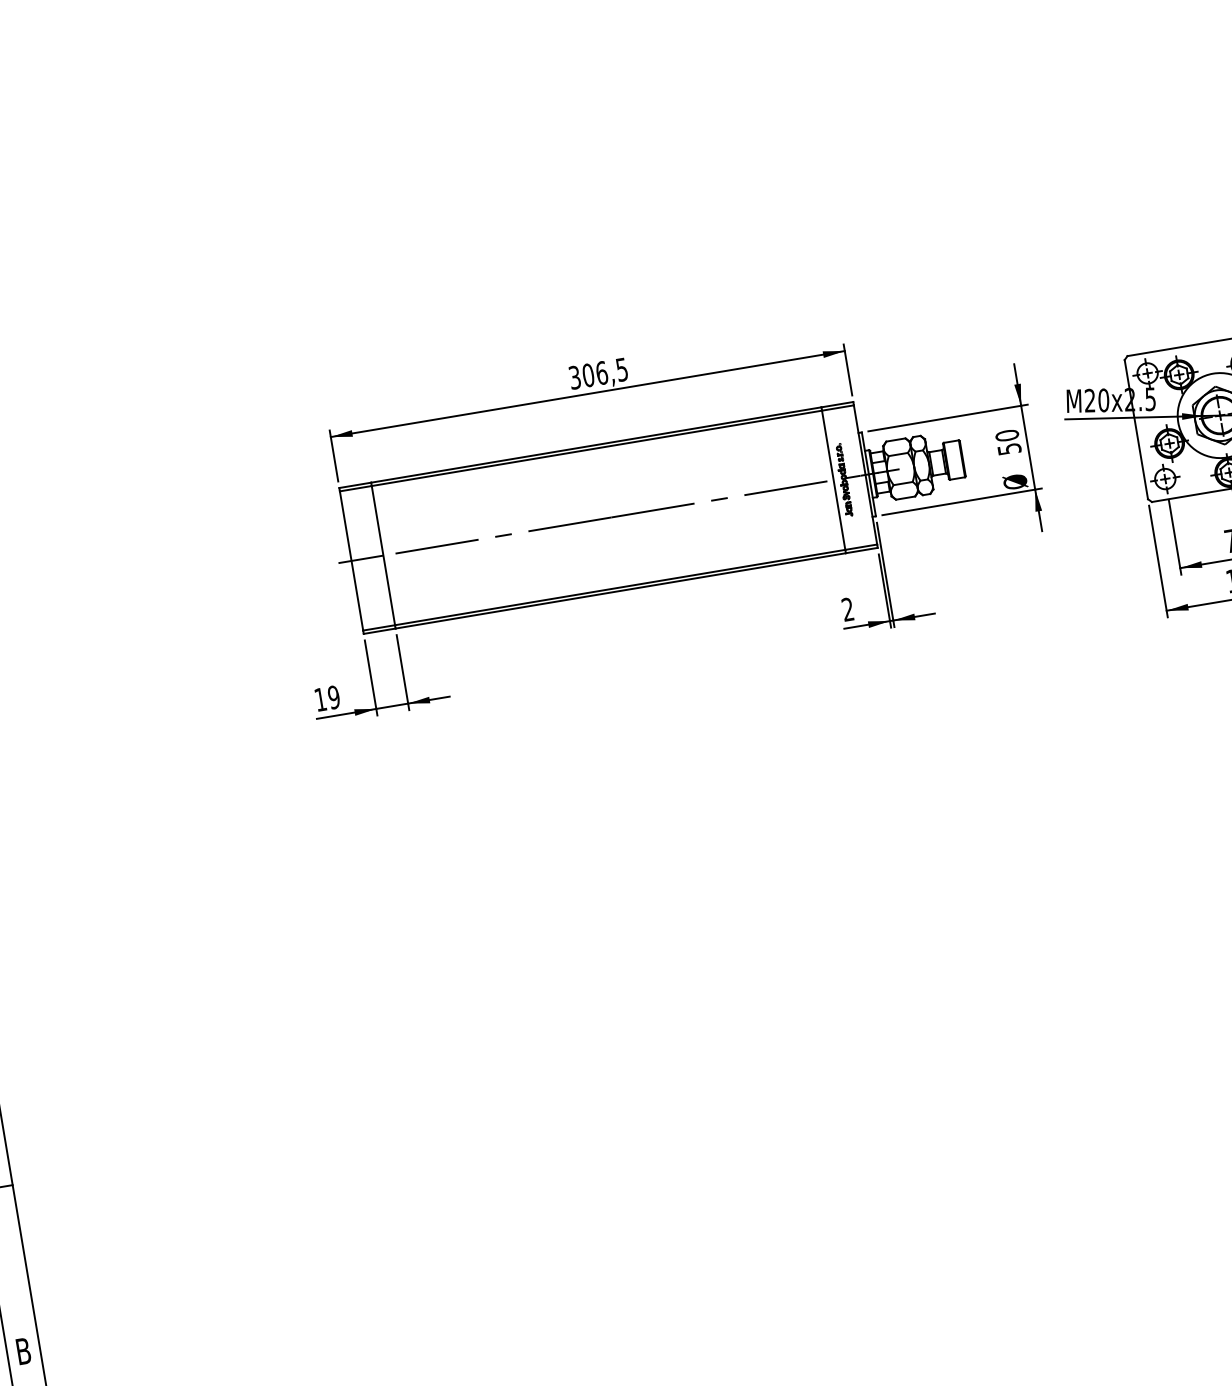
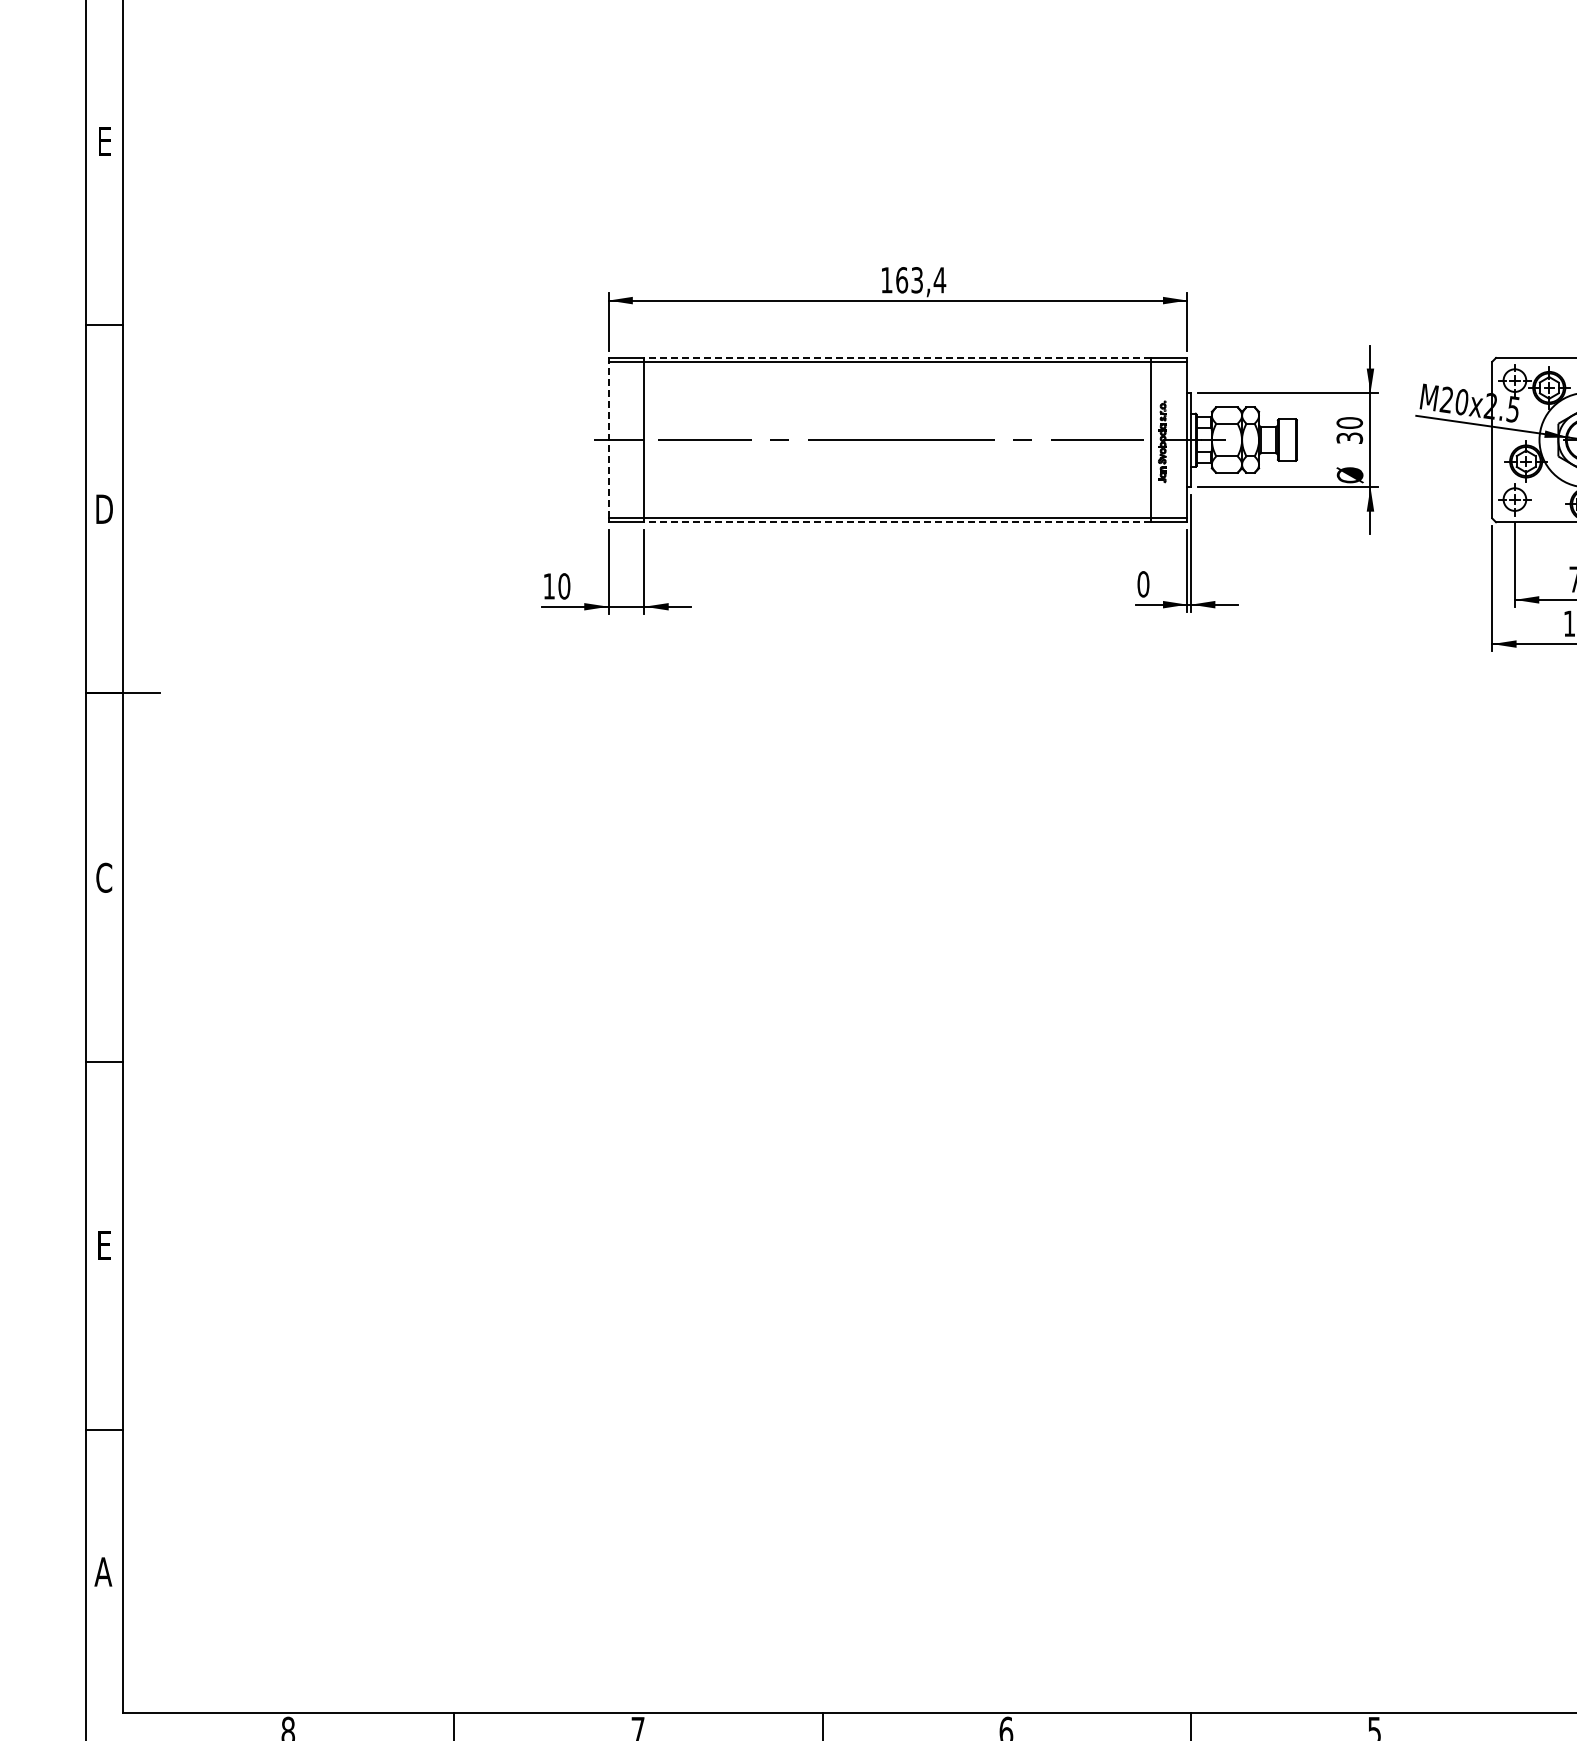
text: (598, 373) -> (913, 280), 306,5 -> 163,4
line: (595, 444) -> (897, 357), solid -> dashed
text: (1009, 448) -> (1349, 437), 50 -> 30
line: (351, 560) -> (608, 439), solid -> dashed
line: (620, 591) -> (897, 522), solid -> dashed
text: (848, 609) -> (1143, 584), 2 -> 0
text: (334, 697) -> (564, 586), 19 -> 10
text: (23, 1351) -> (104, 1245), B -> E

